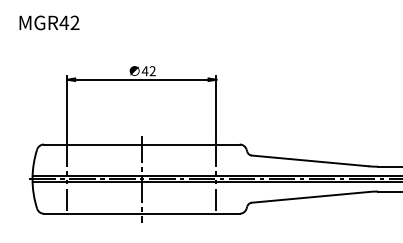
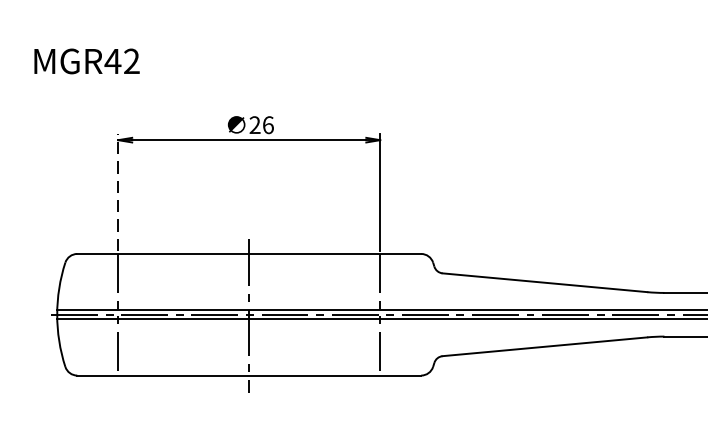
text: (49, 22) -> (86, 60), moved
text: (148, 71) -> (260, 125), 42 -> 26
line: (67, 108) -> (118, 190), solid -> dashed

